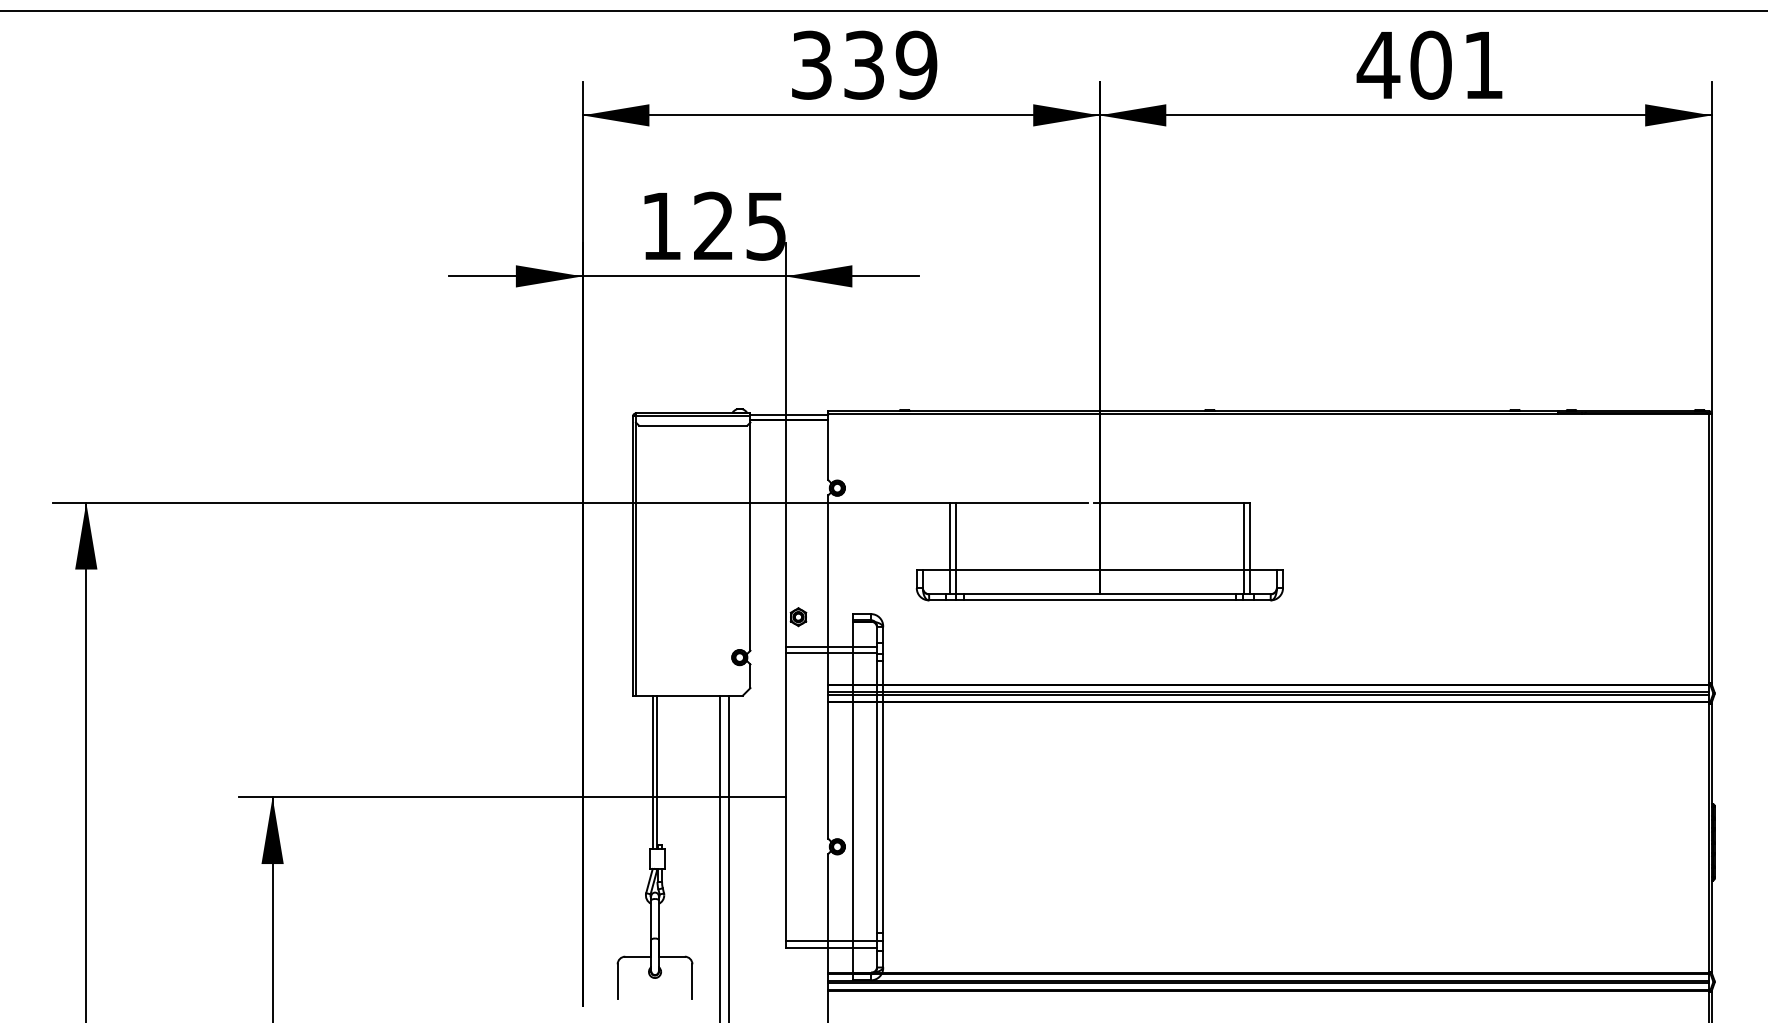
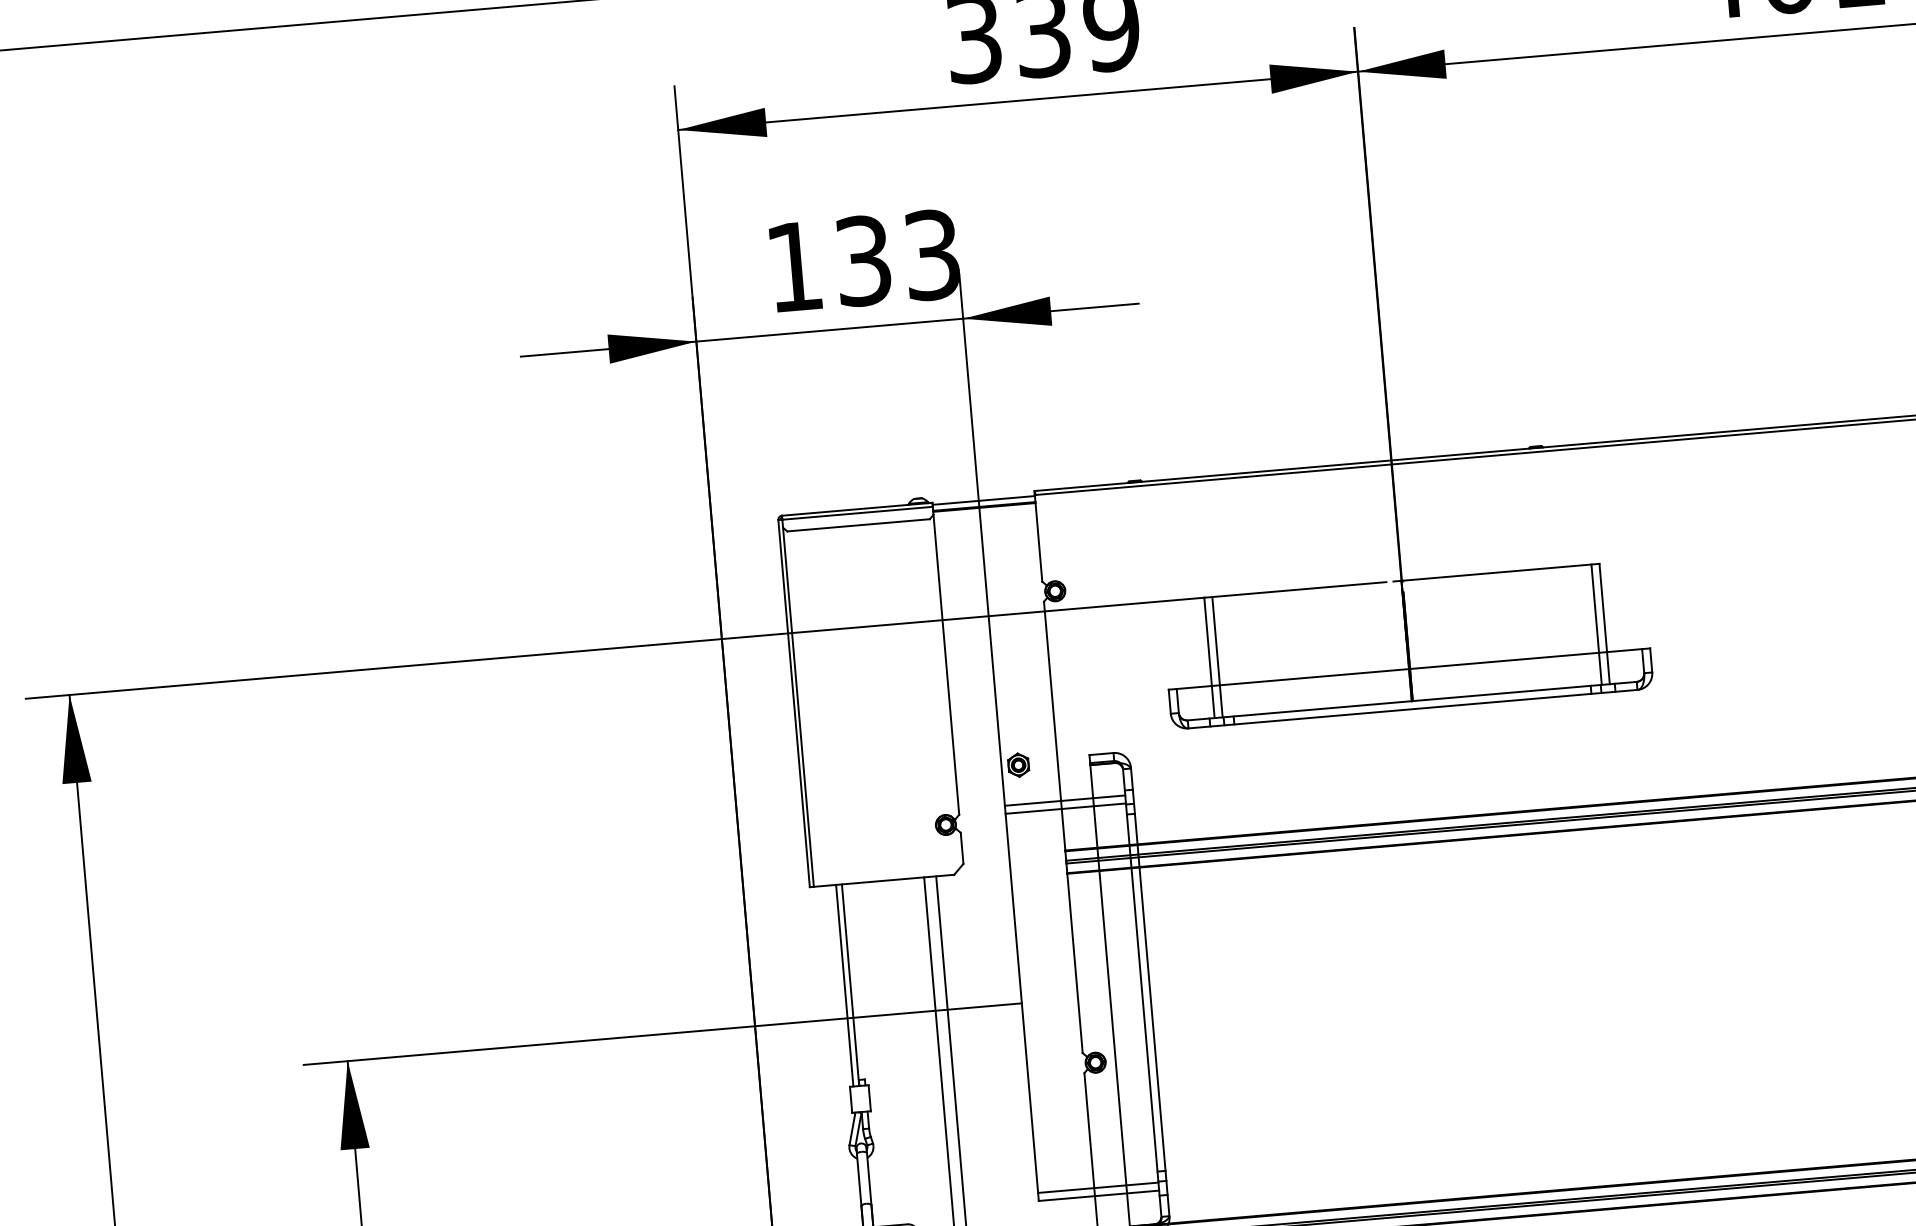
text: (740, 225) -> (898, 256), 125 -> 133

